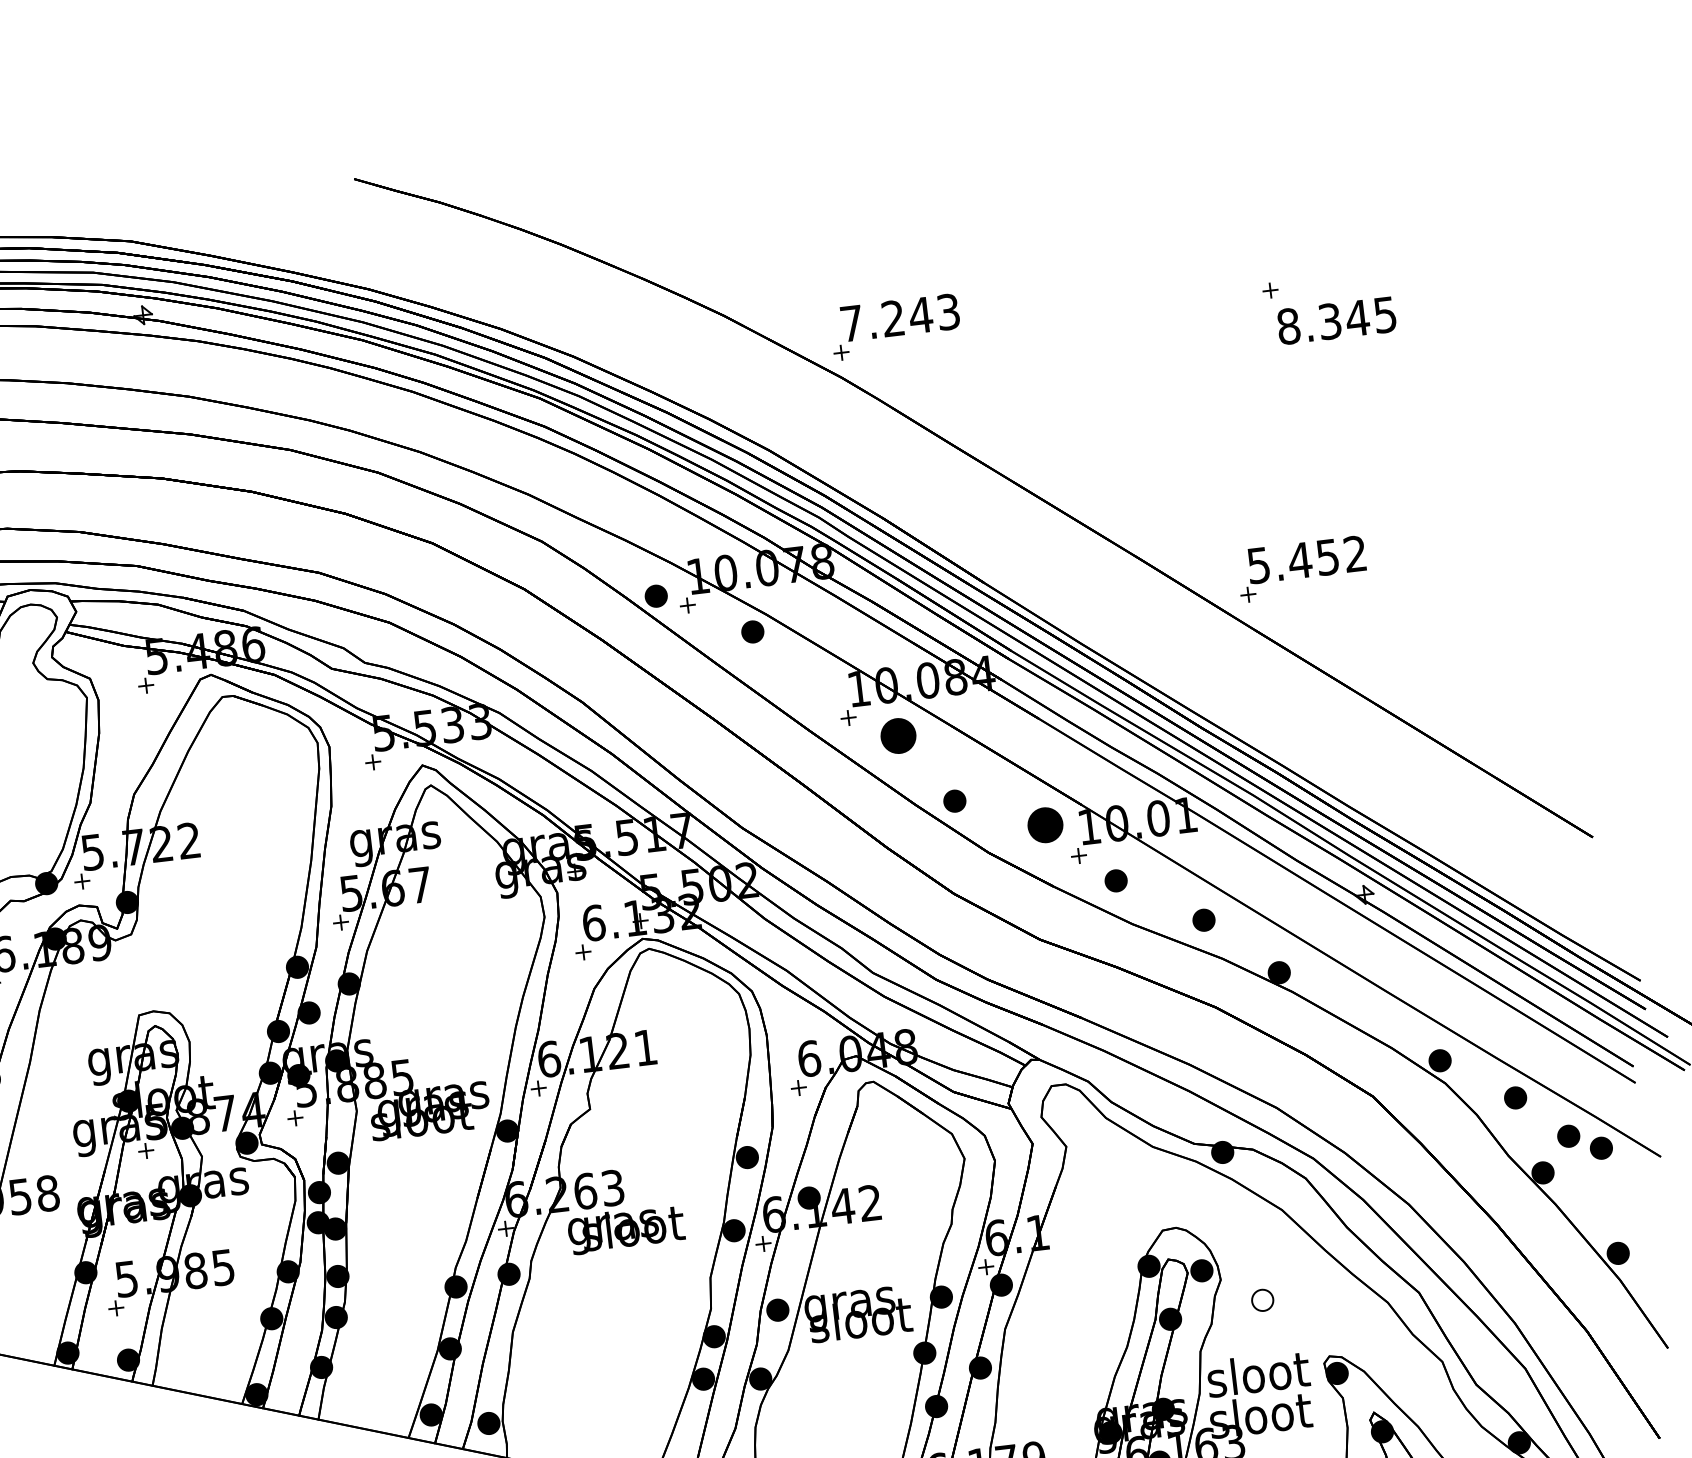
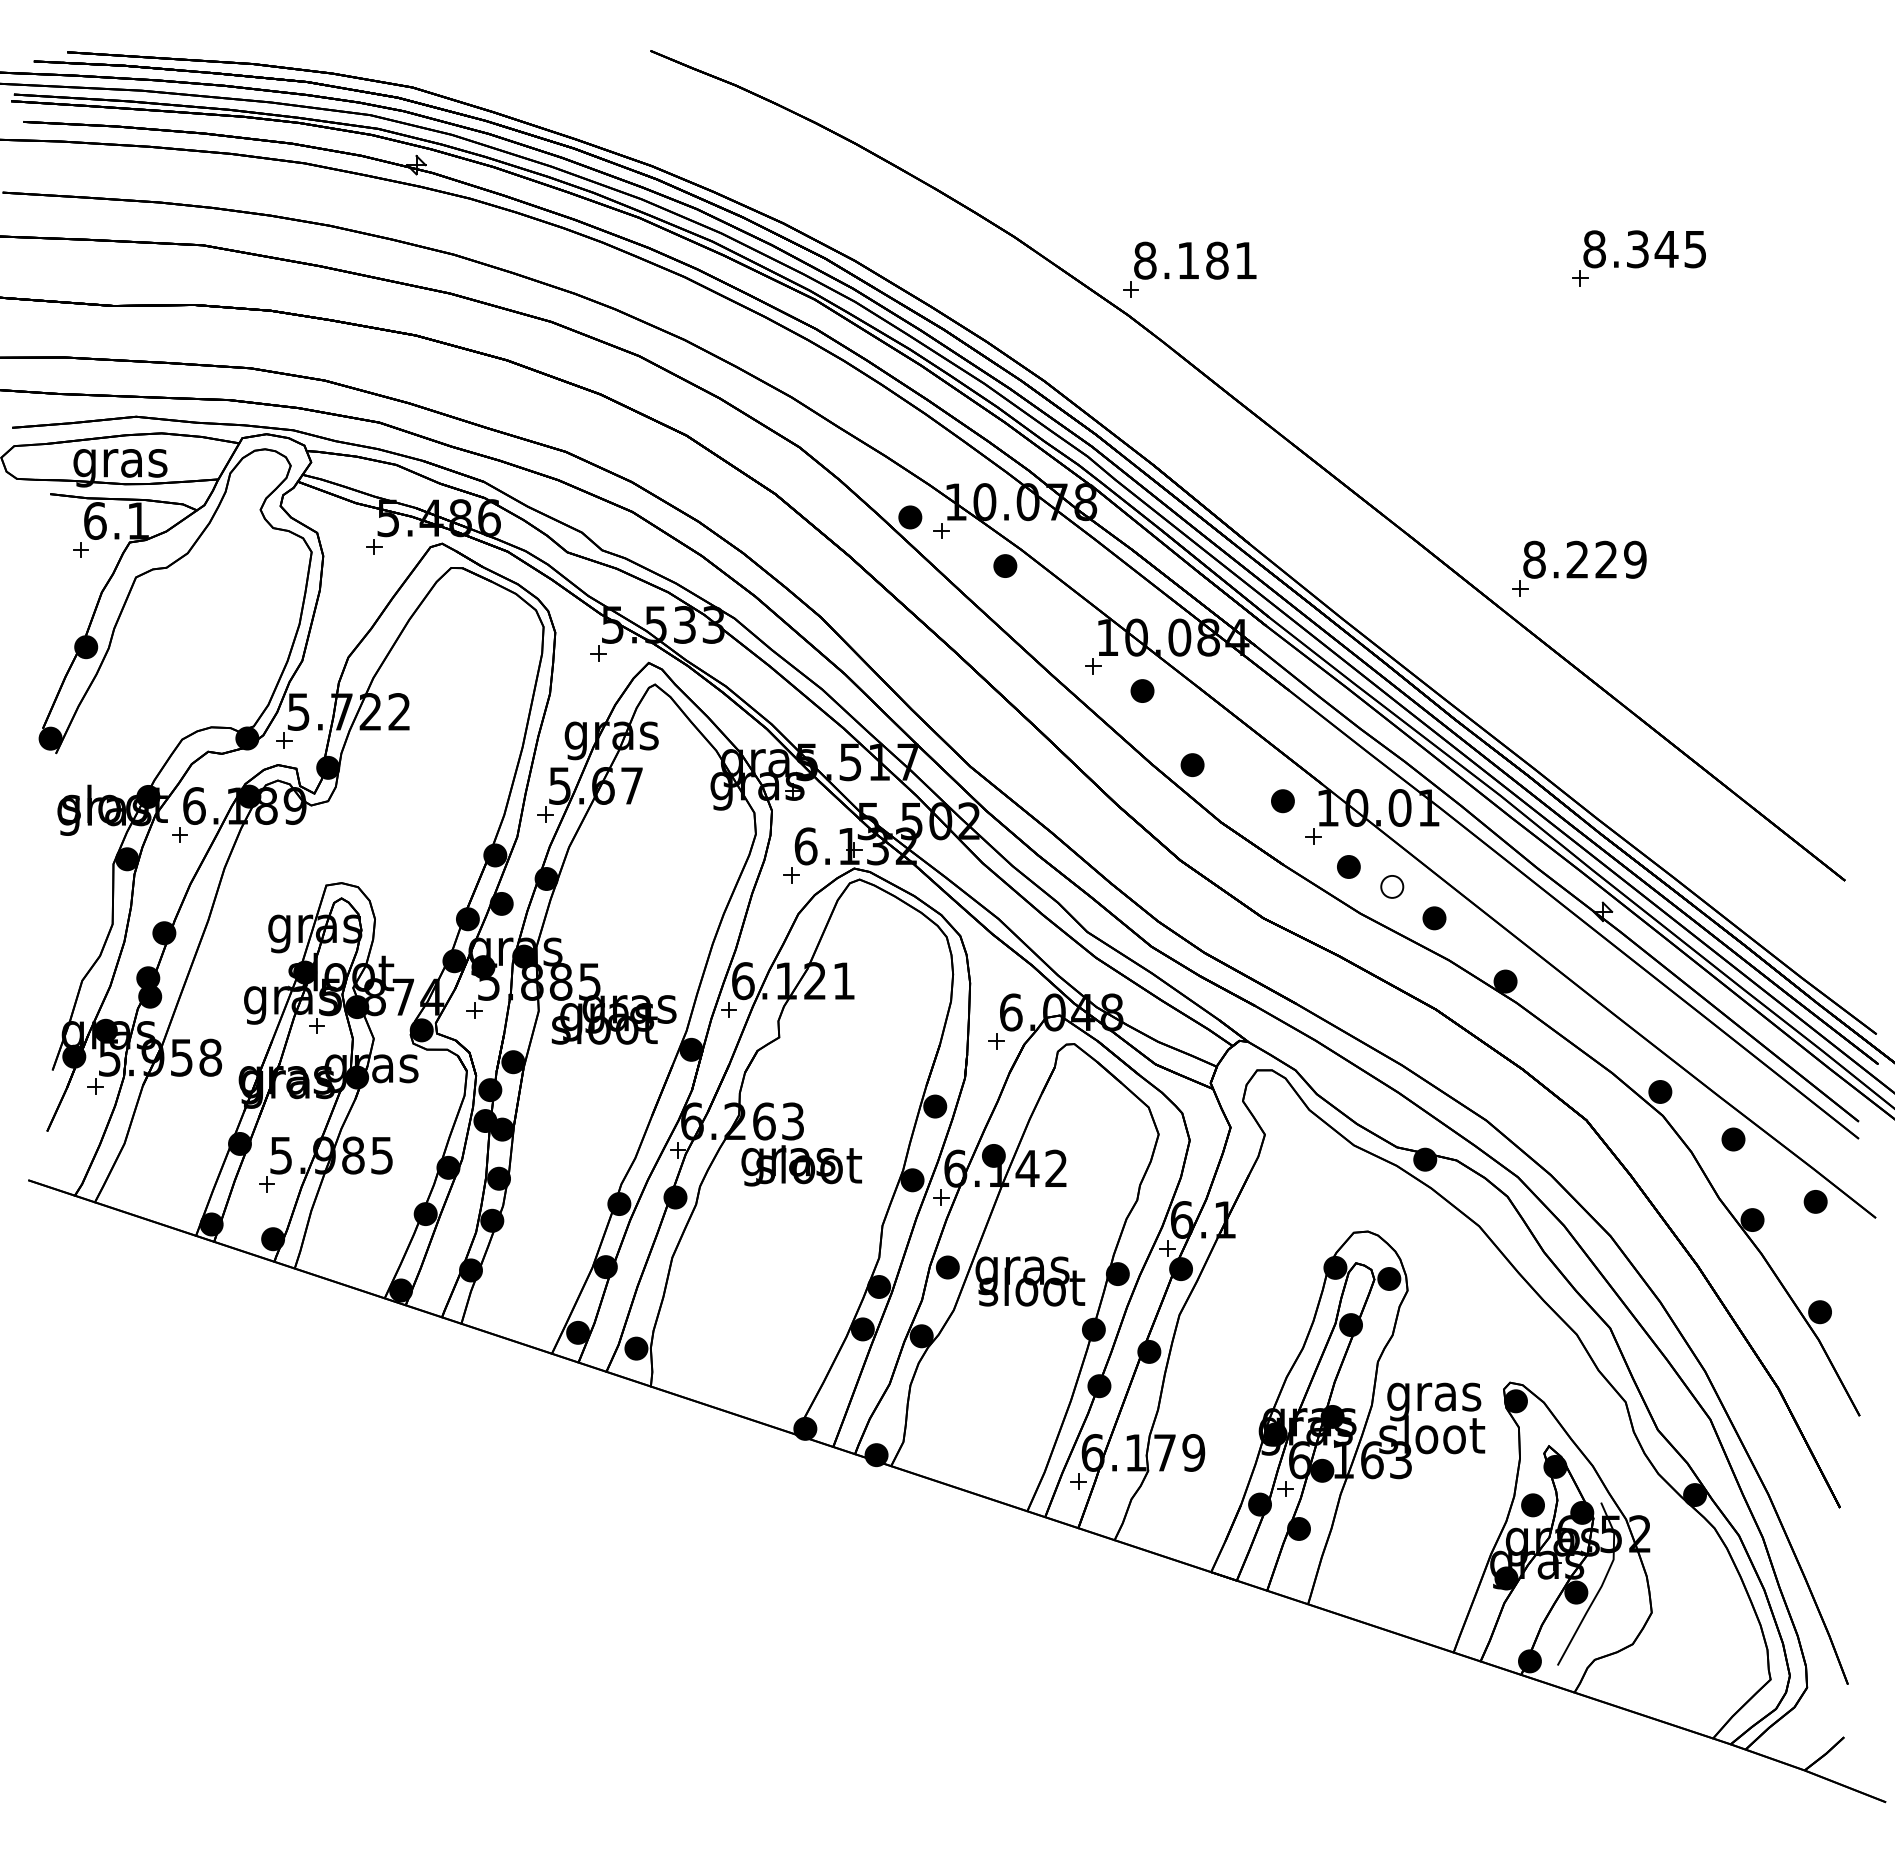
text: (900, 317) -> (1195, 260), 7.243 -> 8.181
text: (1336, 320) -> (1644, 249), moved
text: (1306, 559) -> (1584, 559), 5.452 -> 8.229
part: (898, 735) -> (1142, 690), size x0.62
part: (1045, 825) -> (1282, 801), size x0.62
part: (1568, 1136) -> (1783, 1185), removed
part: (1262, 1299) -> (1392, 886), moved
text: (1258, 1378) -> (1434, 1396), sloot -> gras

